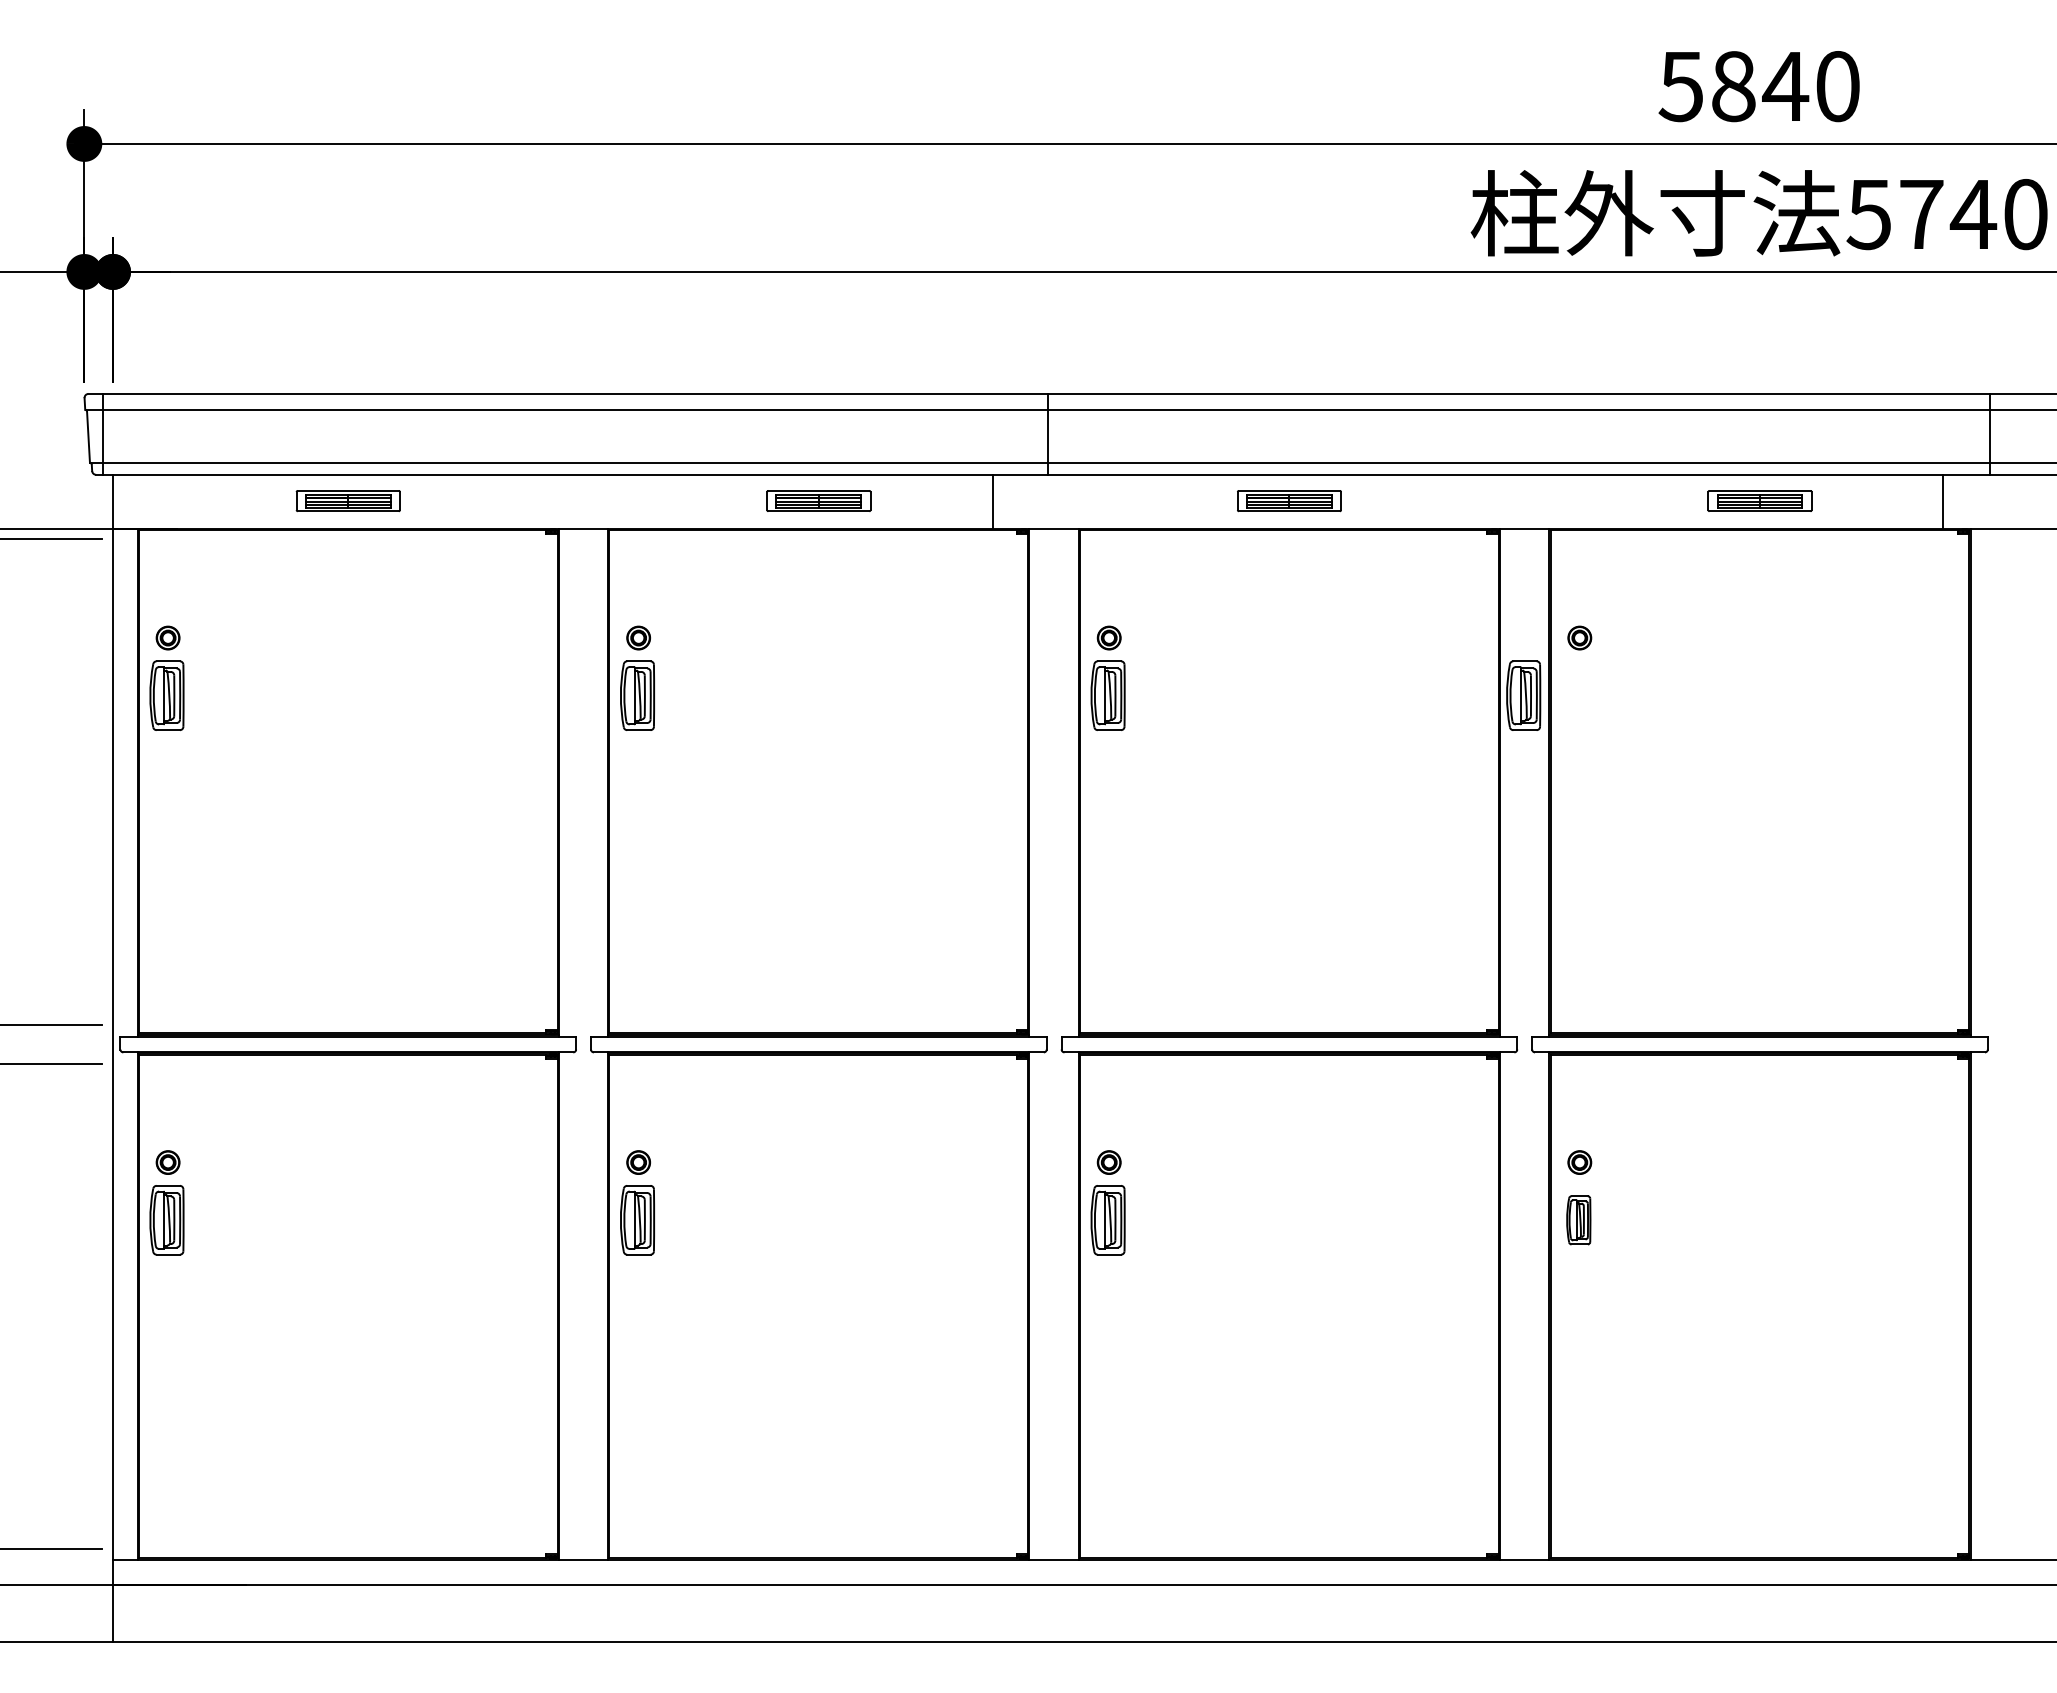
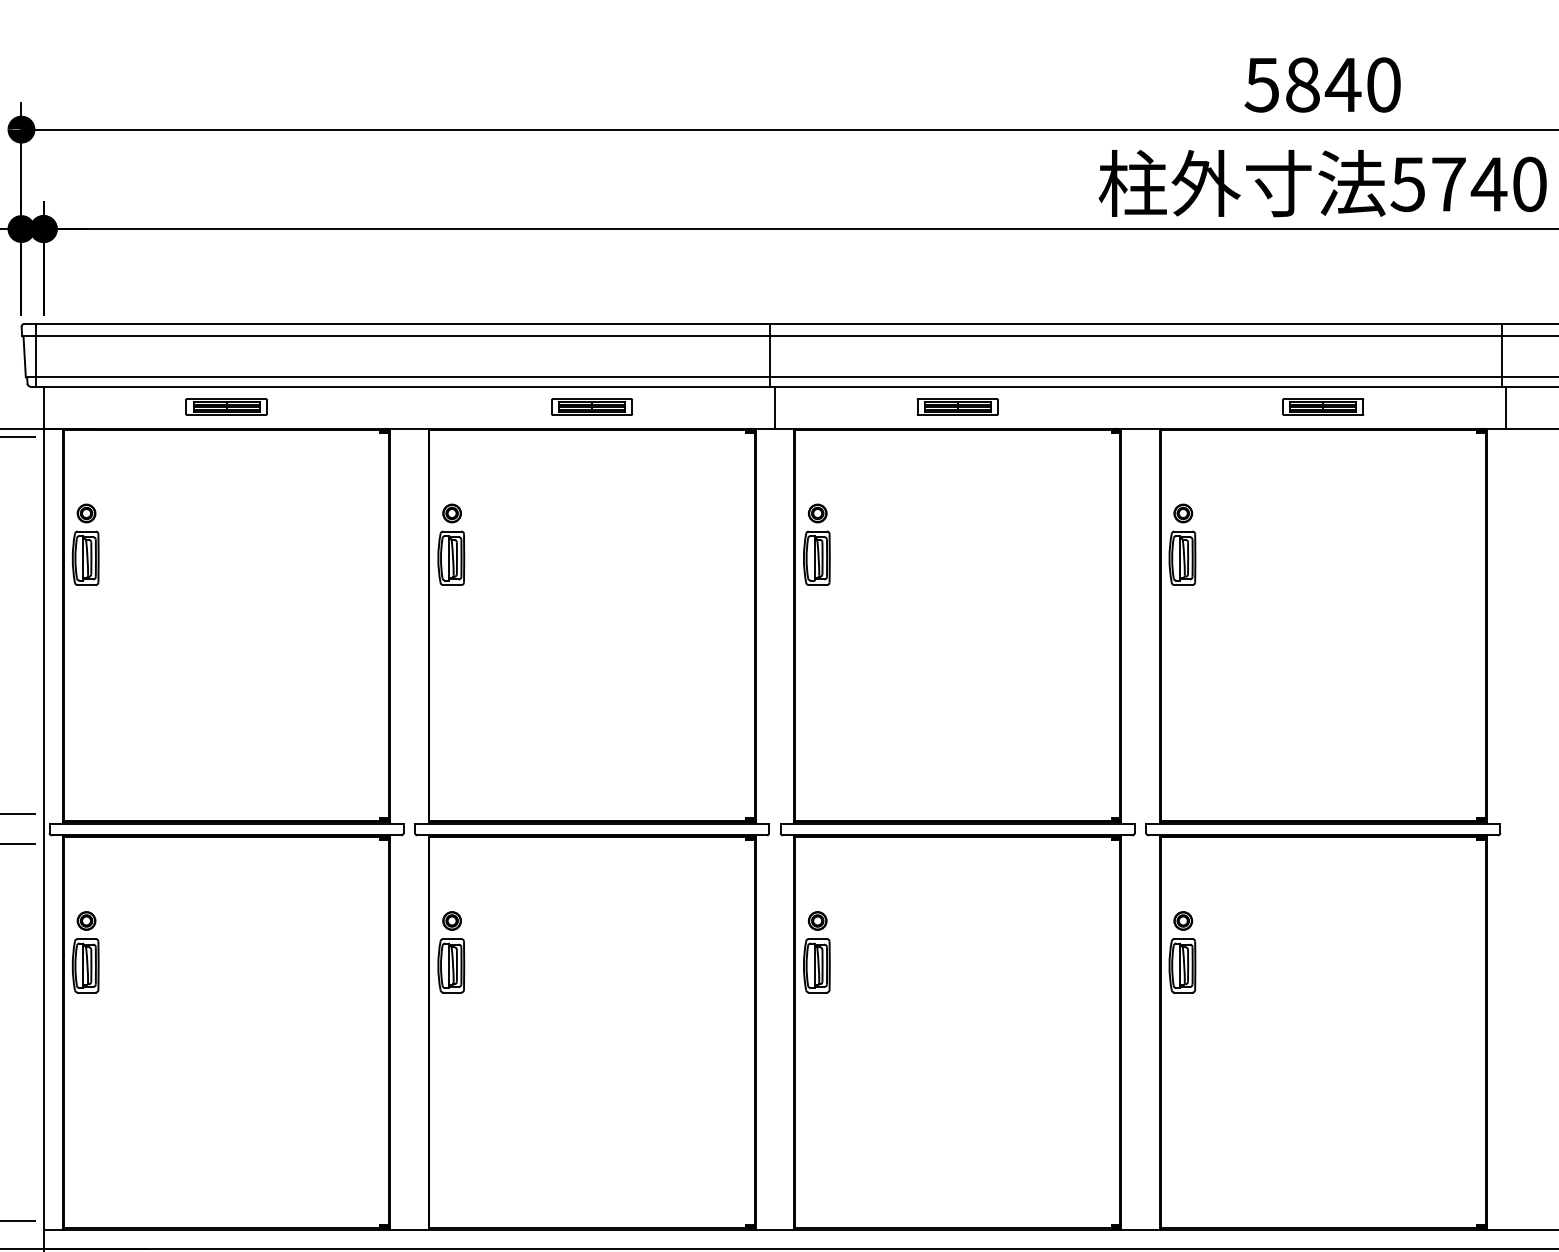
line: (993, 501) -> (775, 407), moved
line: (1943, 501) -> (1506, 407), moved
part: (1523, 695) -> (1182, 558), moved
part: (1578, 1220) -> (1182, 965), size x1.43

